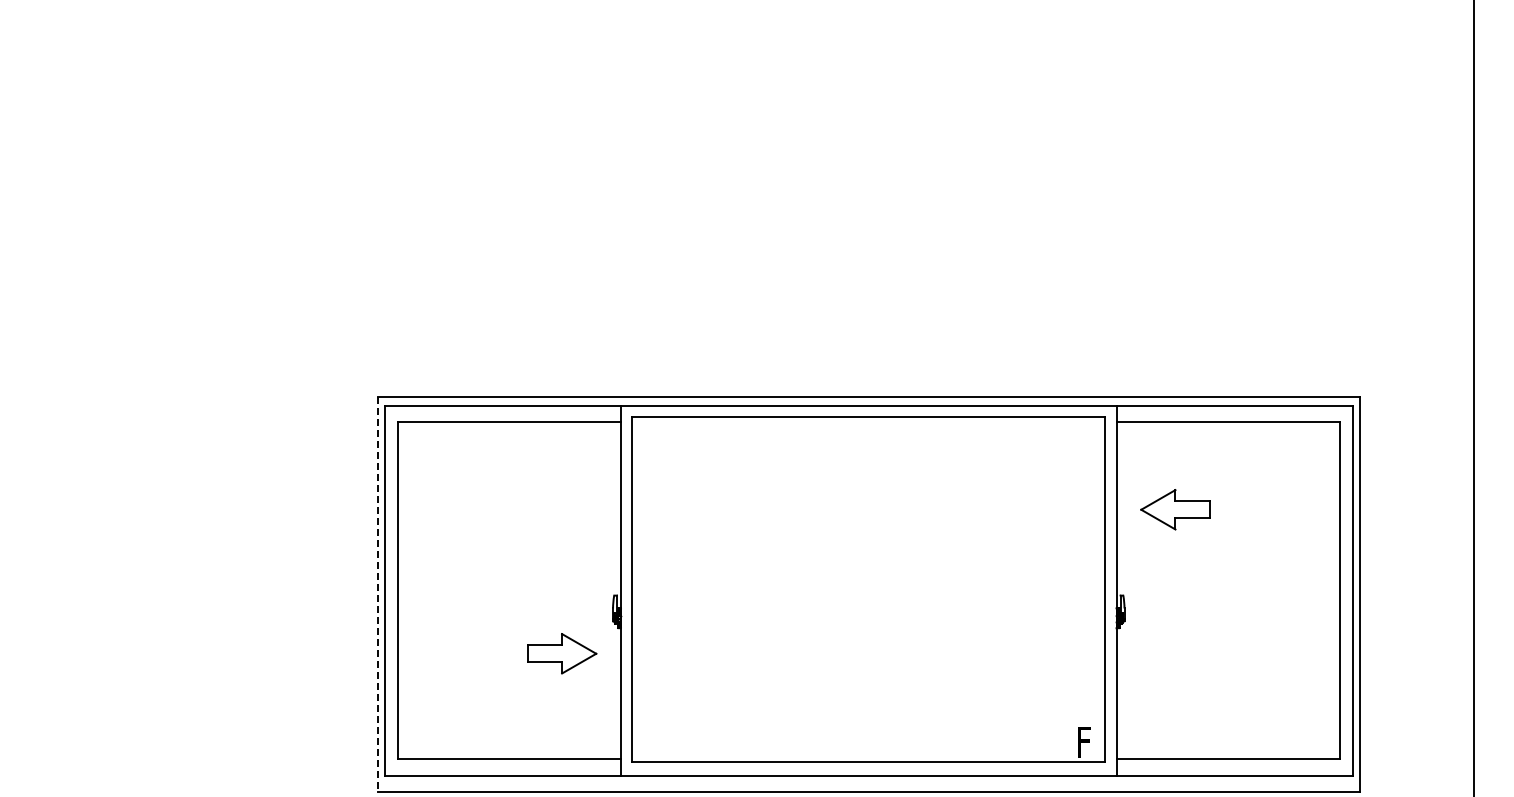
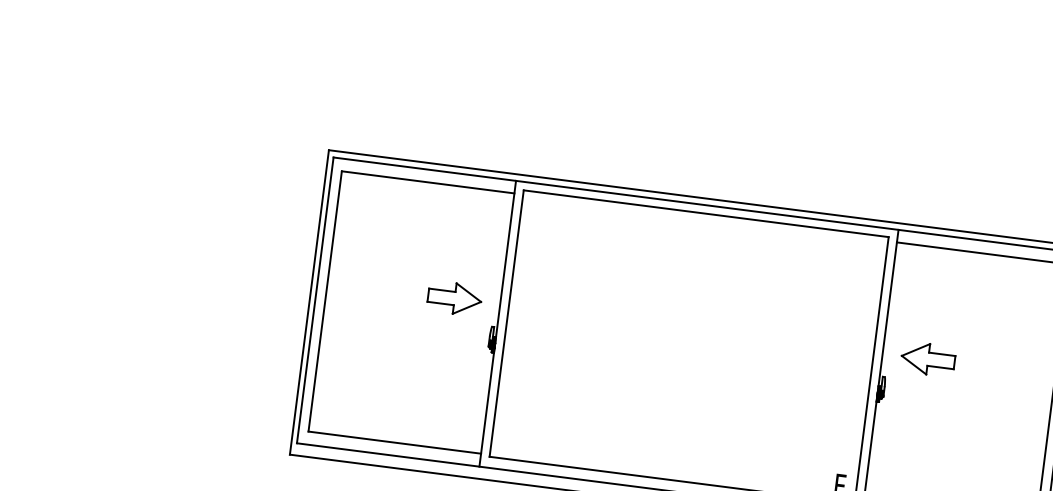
part: (1175, 509) -> (928, 359), moved
line: (377, 594) -> (309, 302), dashed -> solid
part: (562, 653) -> (455, 298), moved

